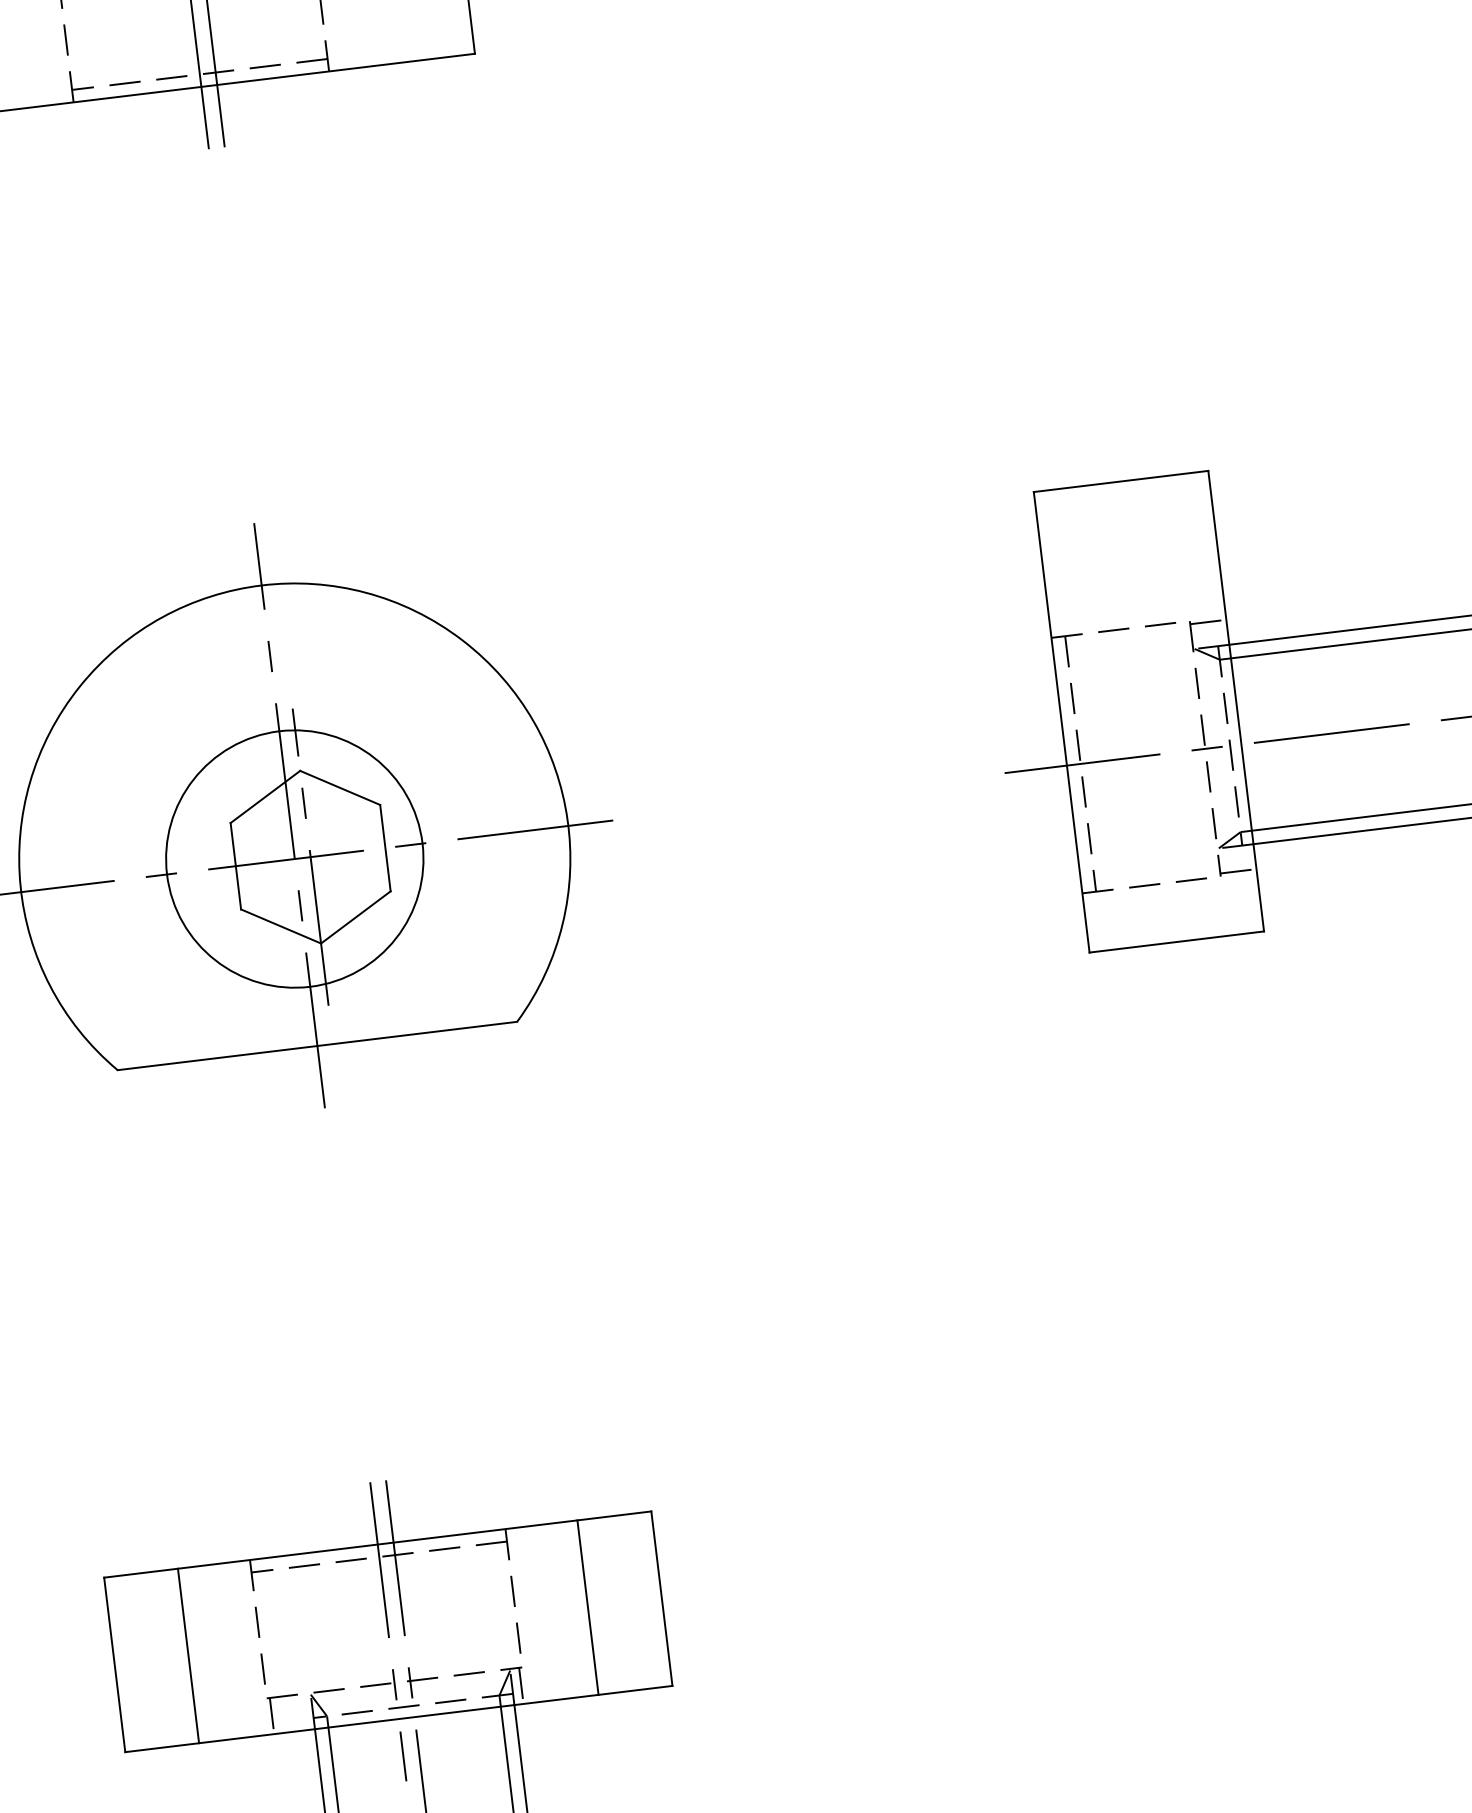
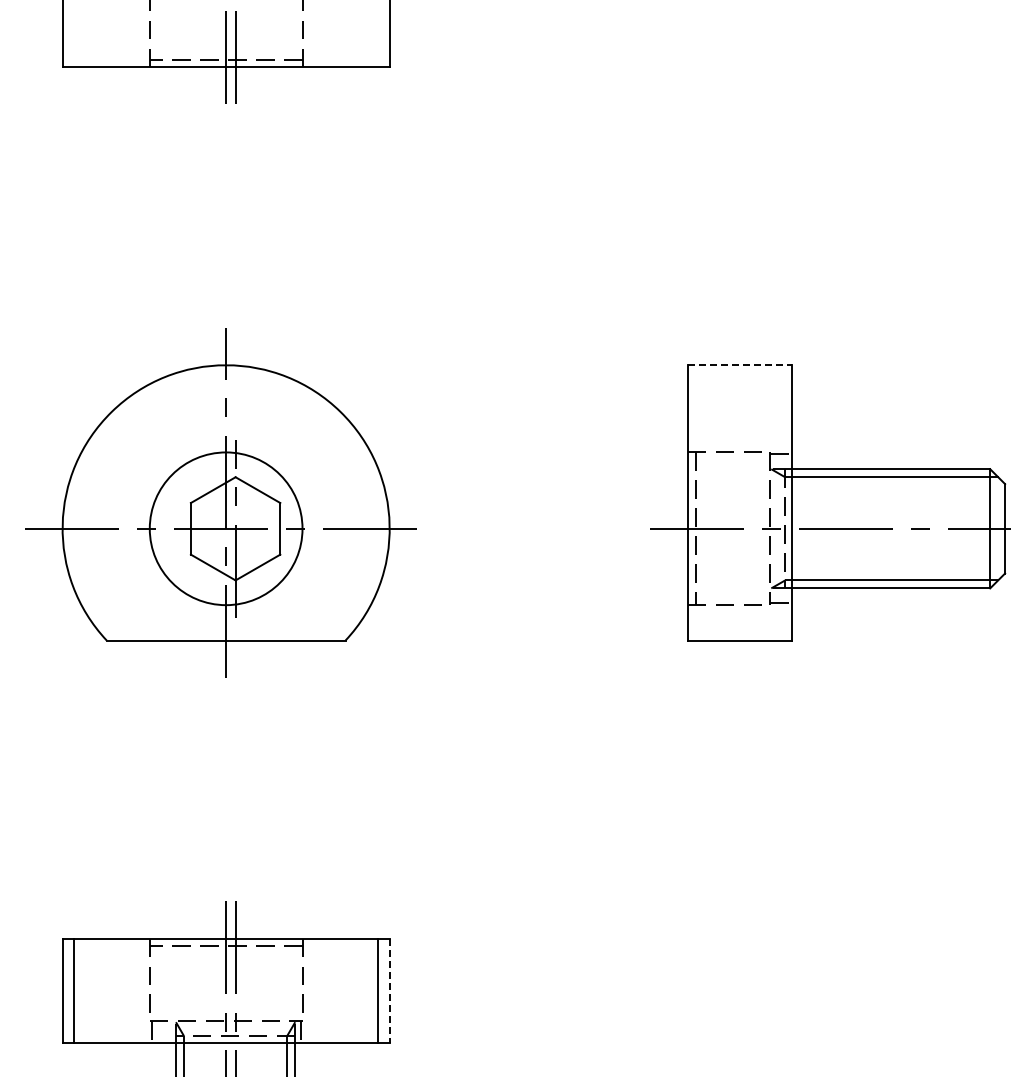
line: (1122, 481) -> (740, 365), solid -> dashed
line: (661, 1600) -> (389, 991), solid -> dashed
line: (587, 1607) -> (377, 990), moved
line: (188, 1655) -> (73, 990), moved

